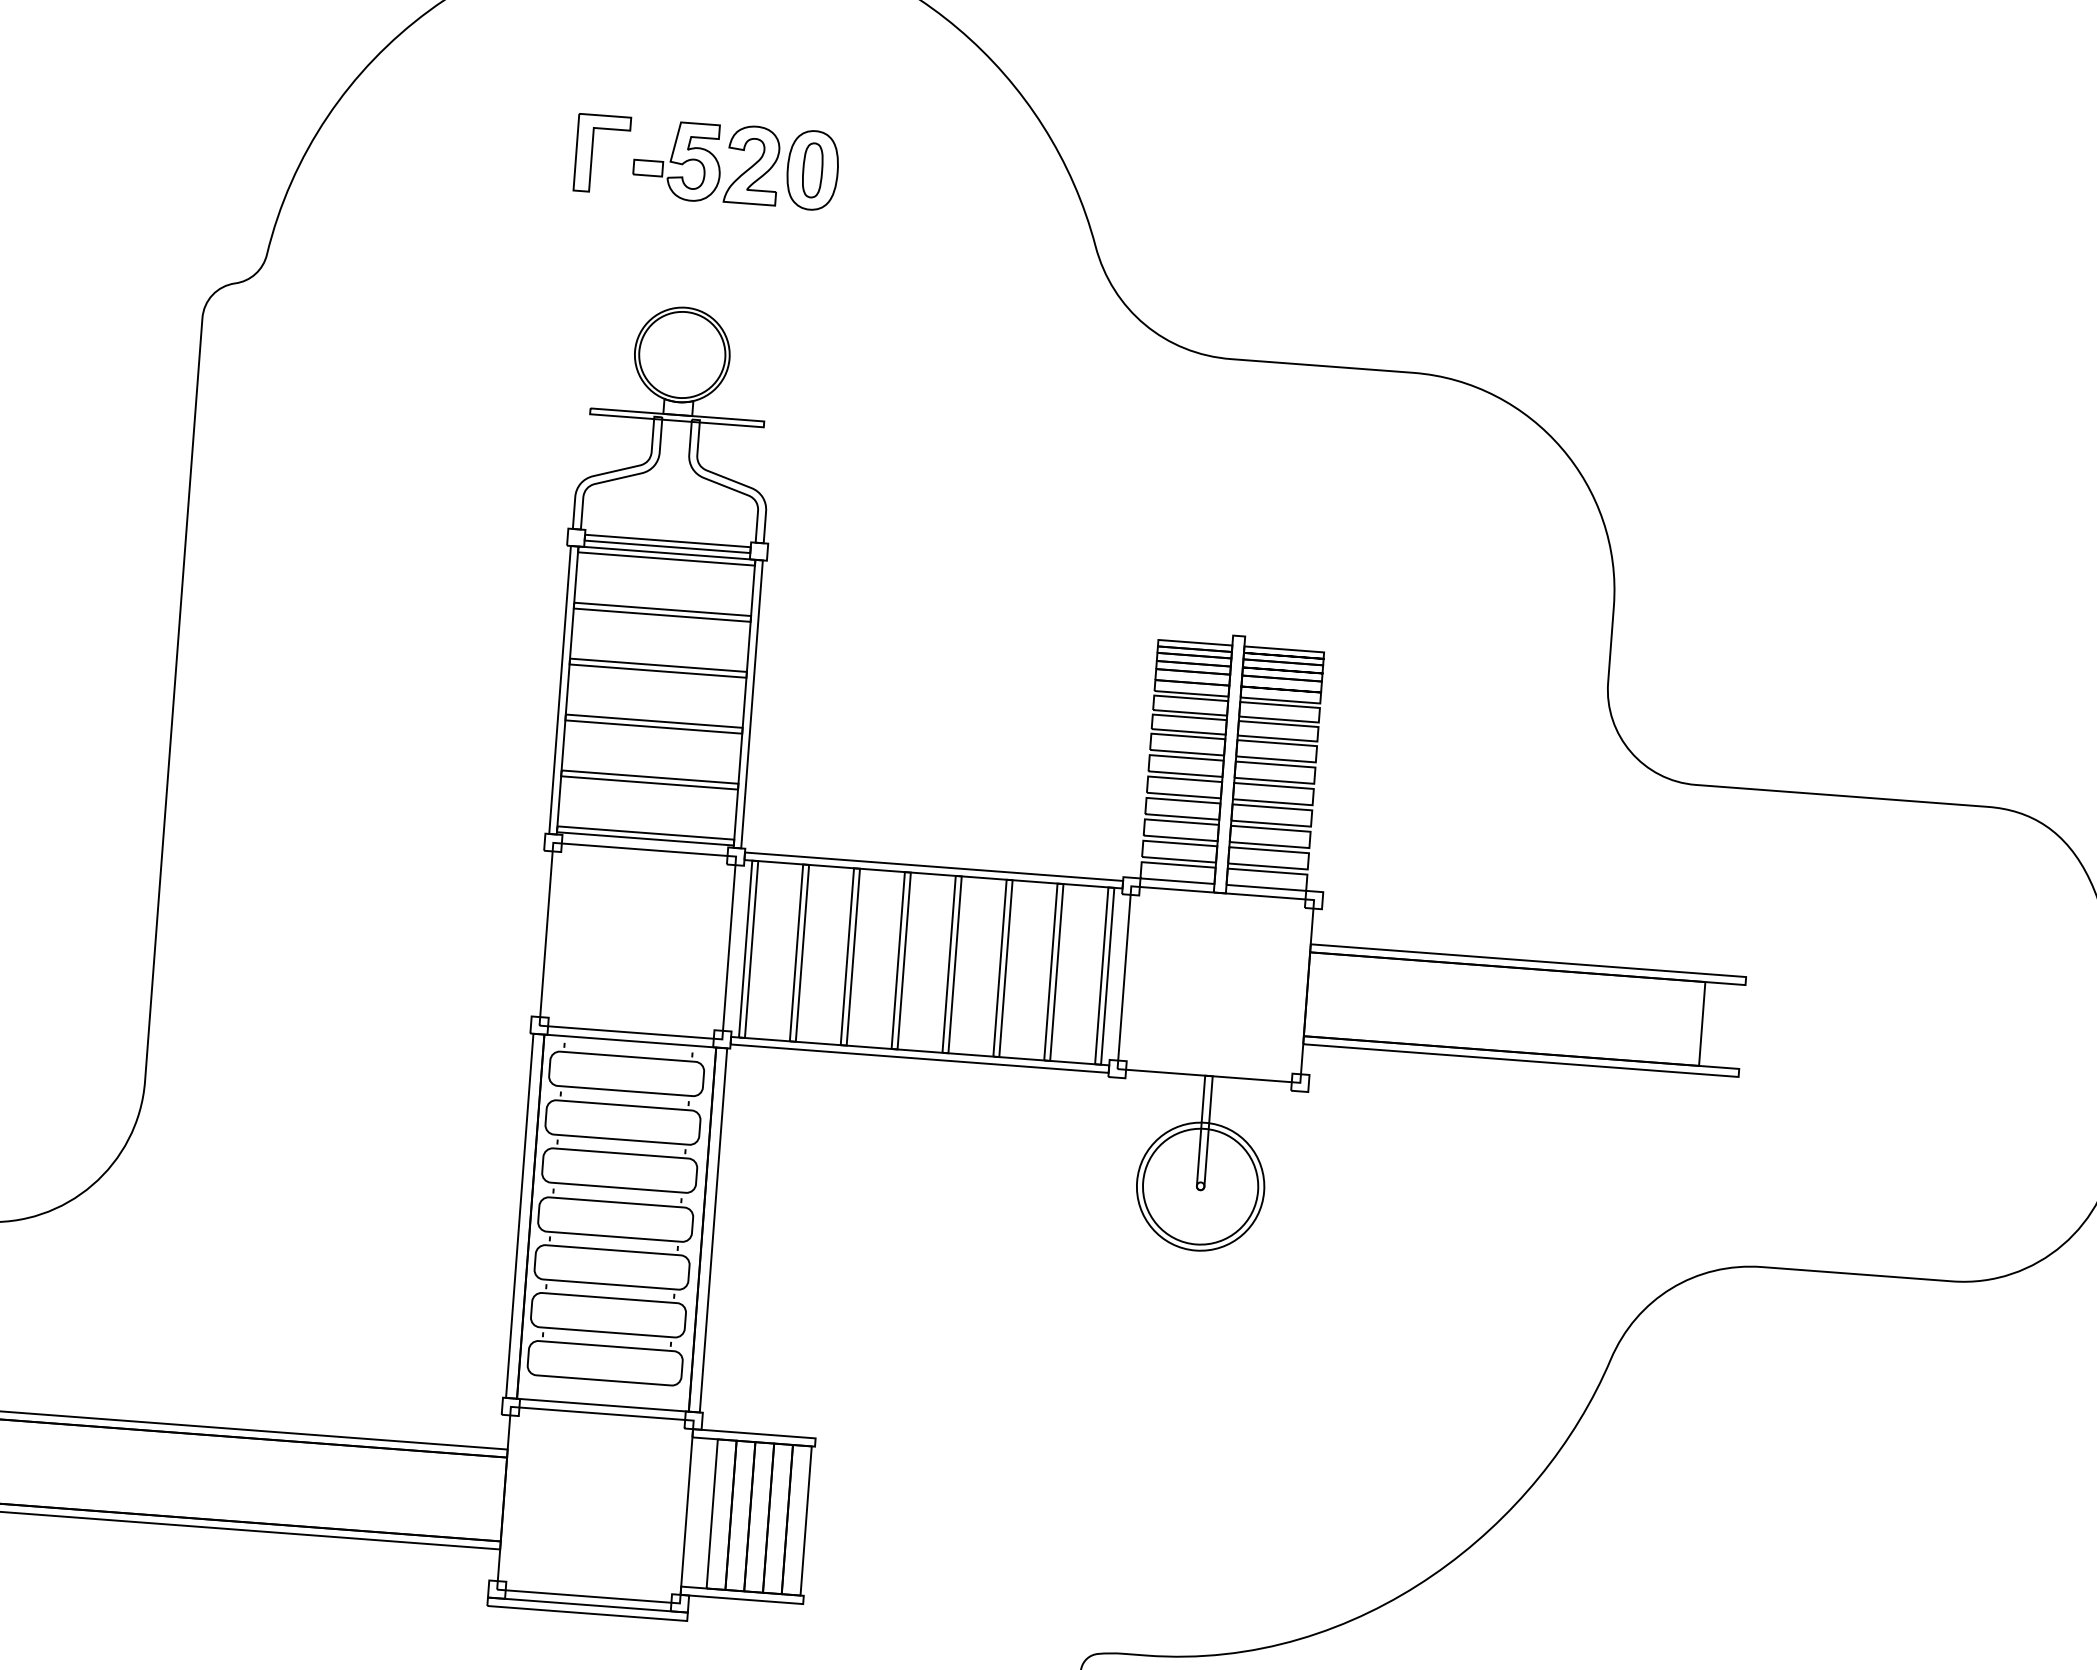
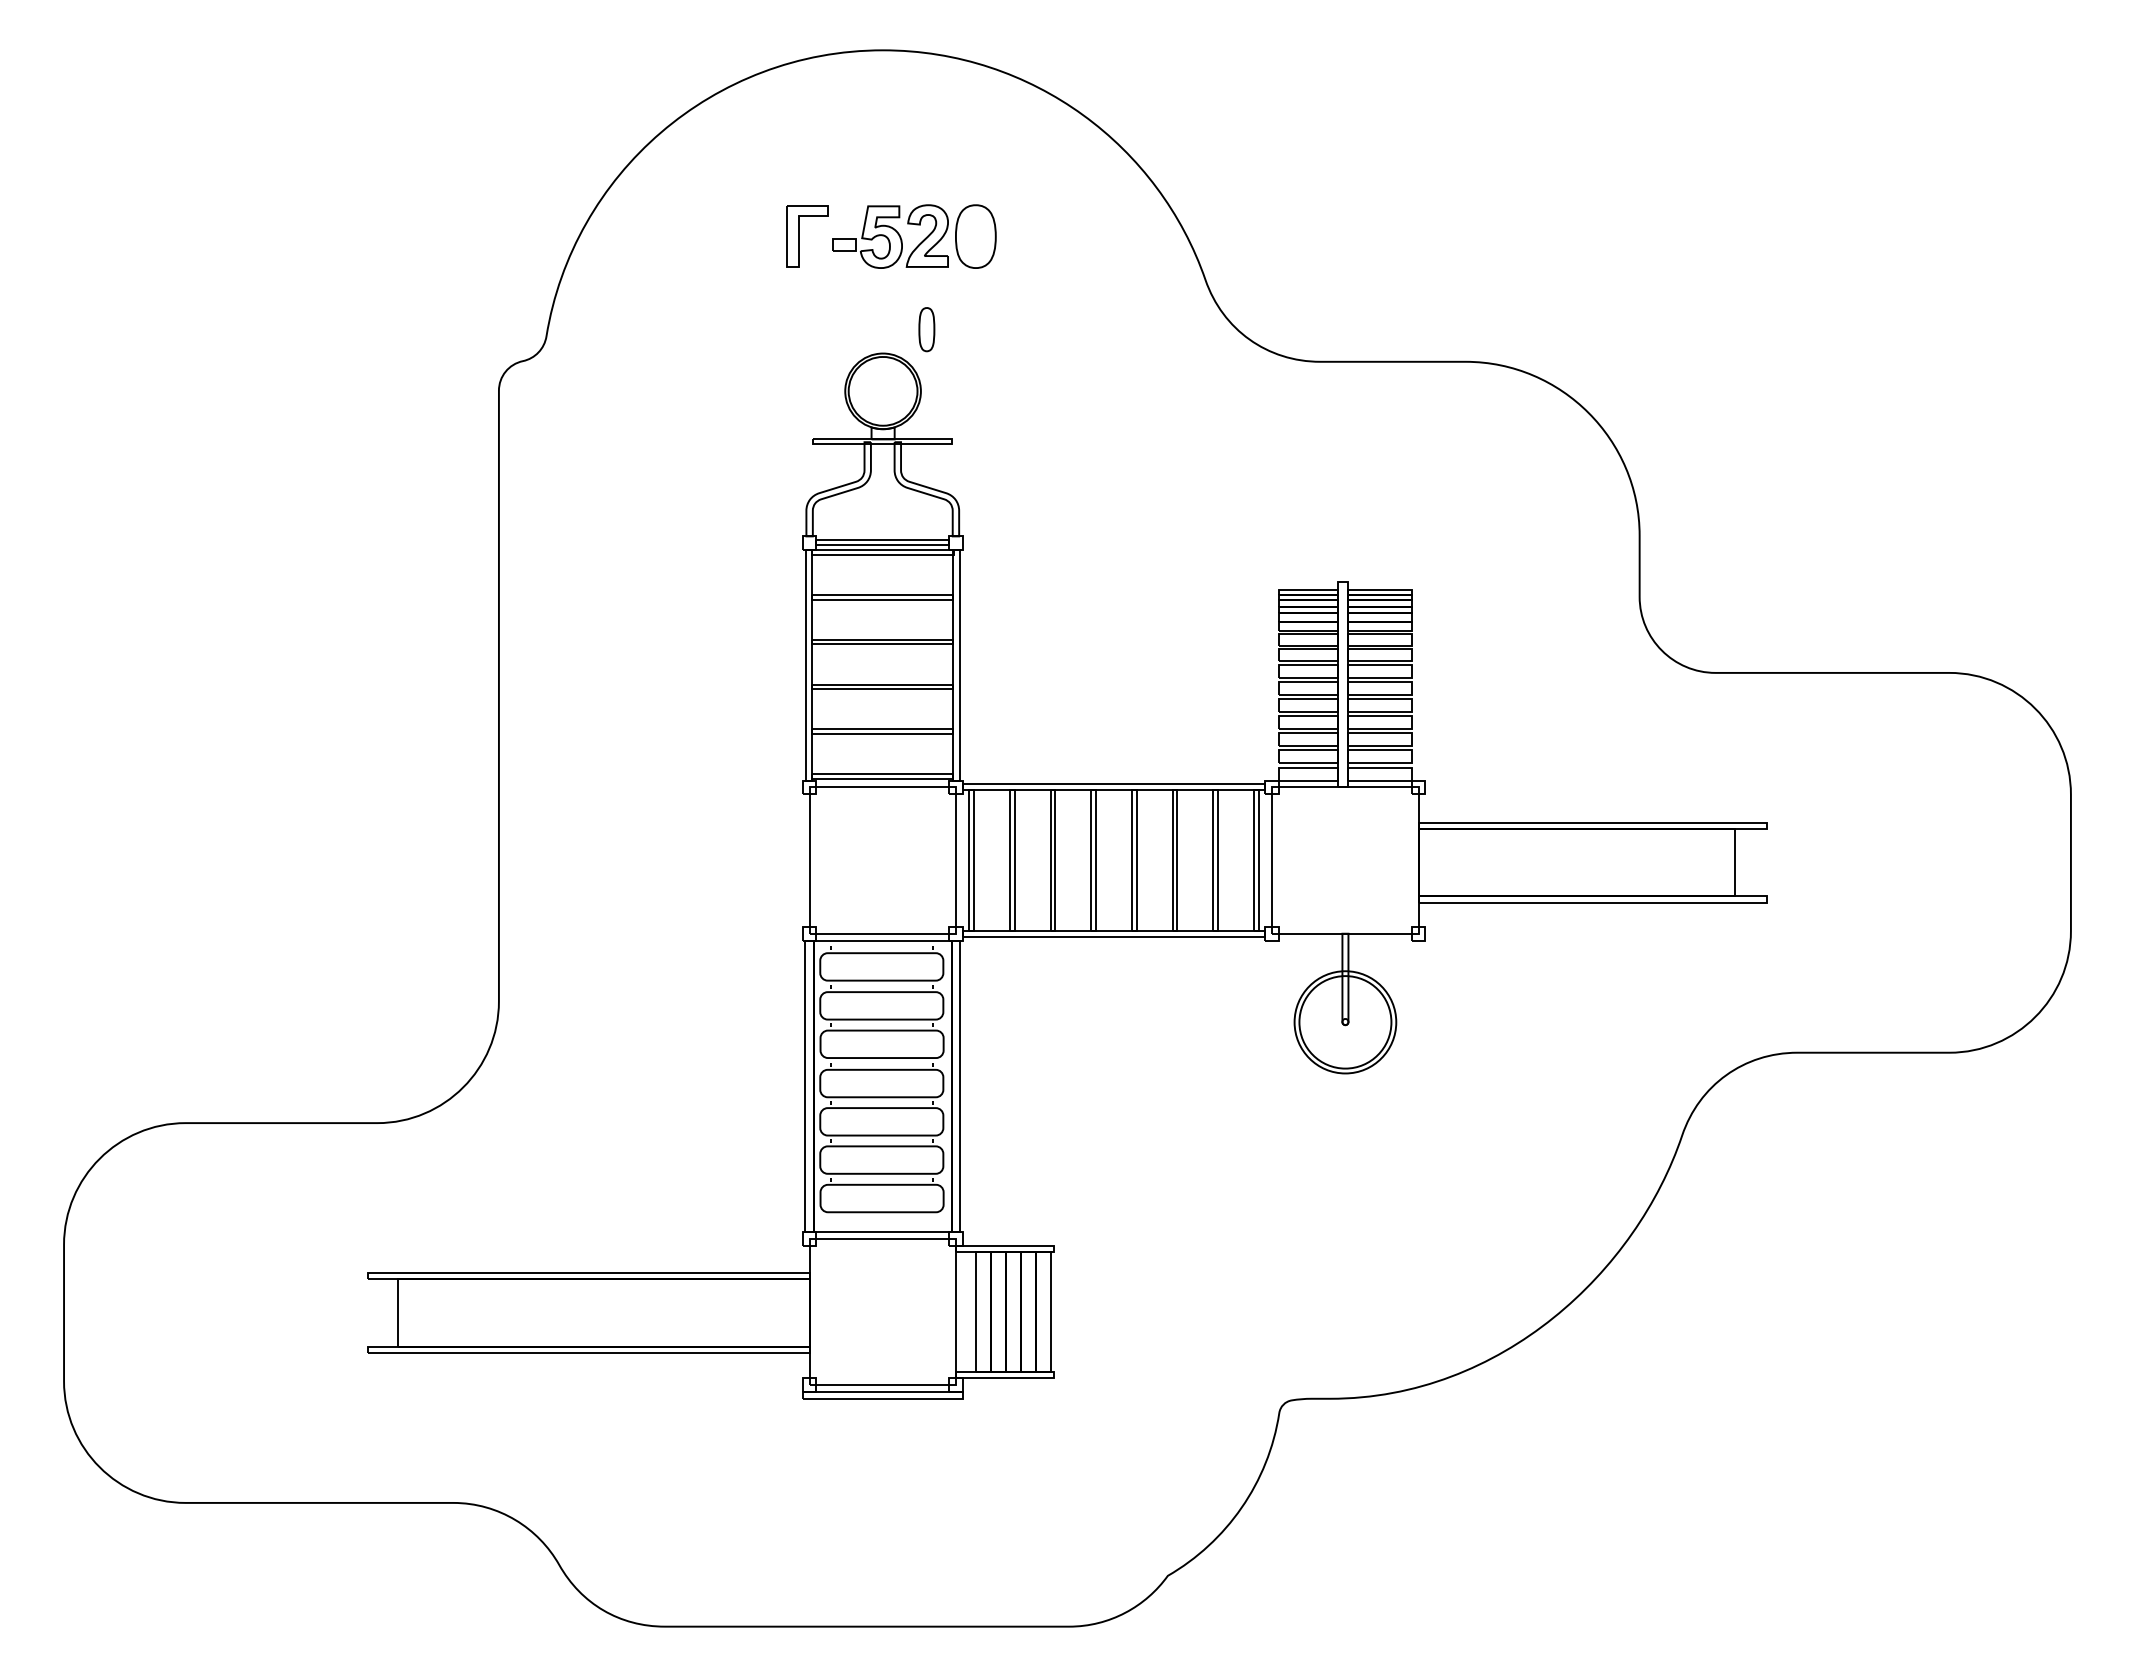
part: (812, 170) -> (926, 329), moved

